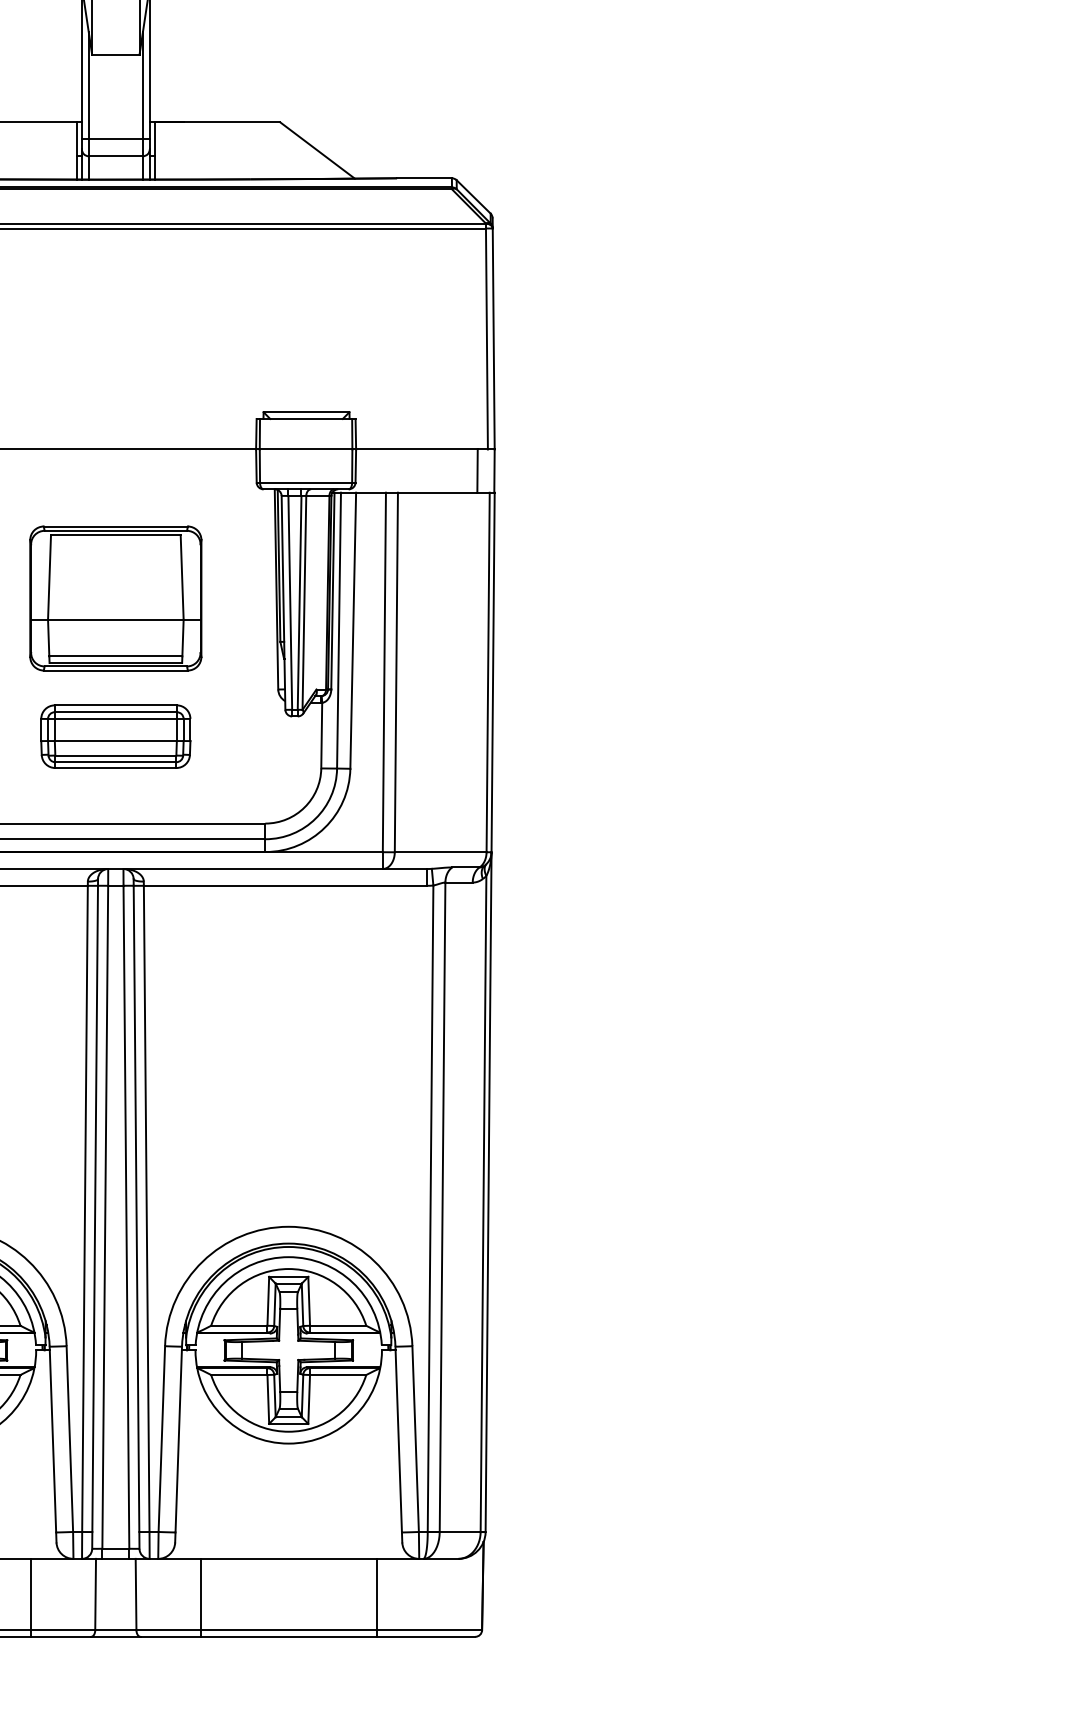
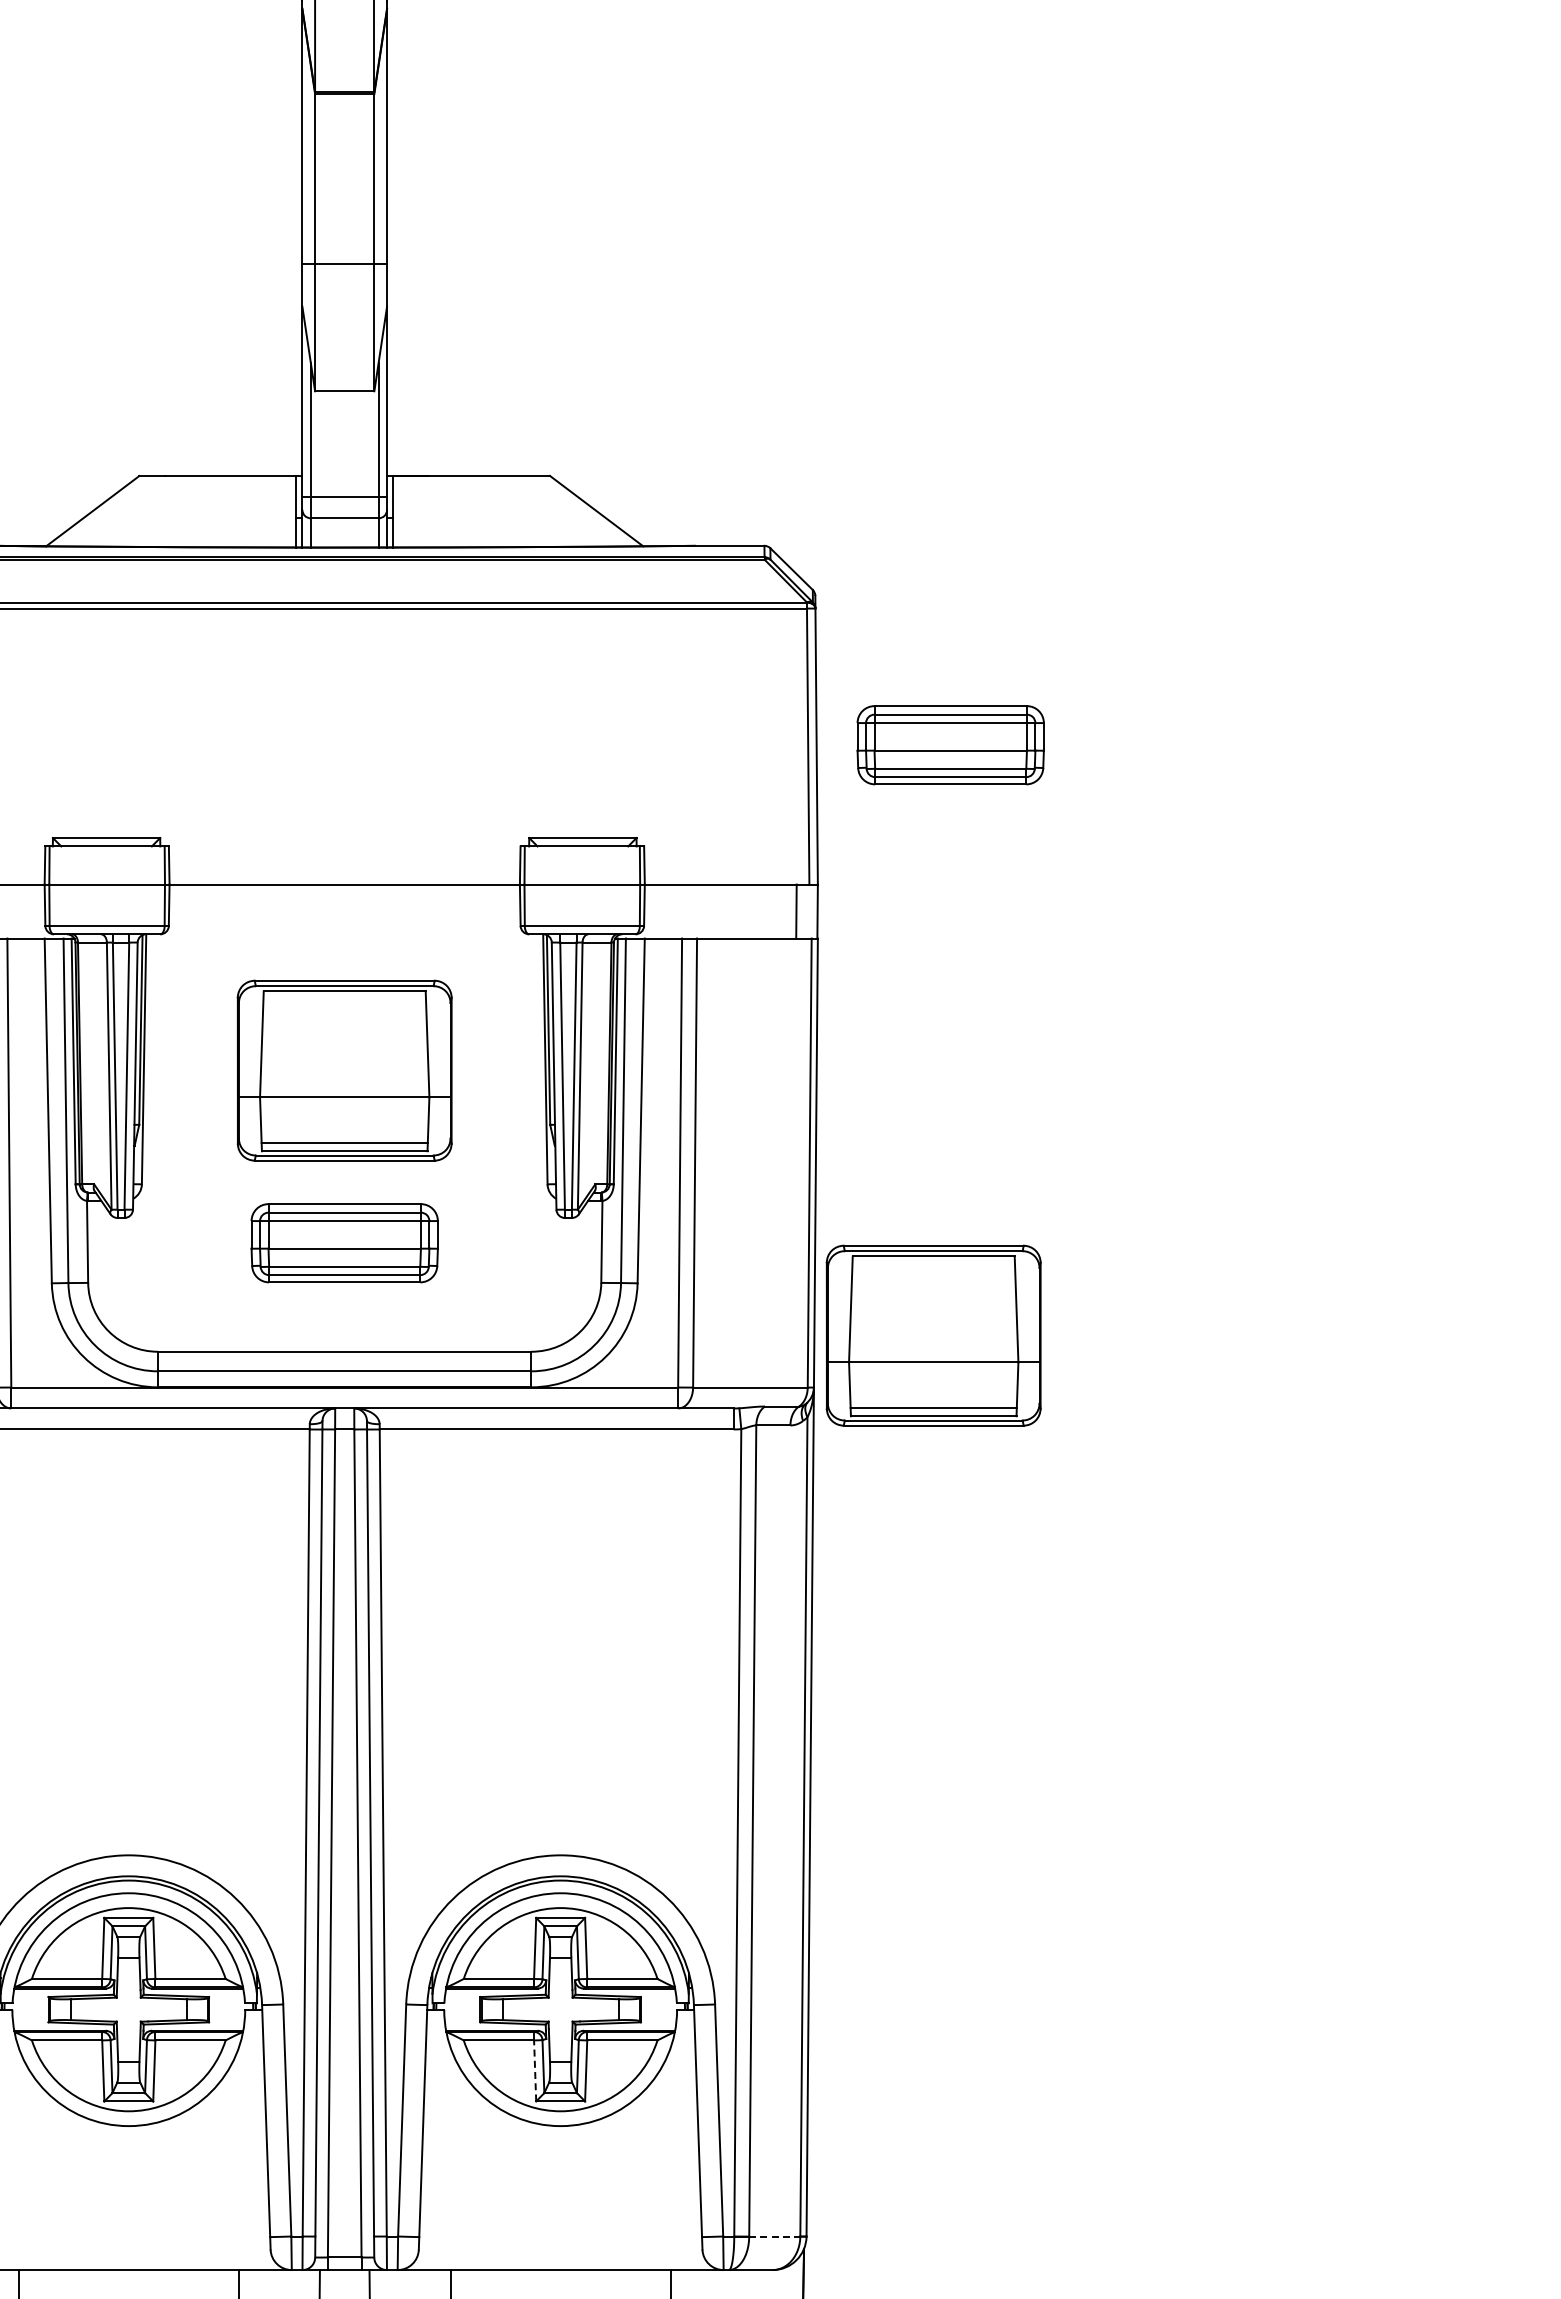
part: (600, 338) -> (950, 745), added
part: (587, 810) -> (933, 1335), added
line: (268, 1399) -> (535, 2070), solid -> dashed
line: (459, 1531) -> (774, 2236), solid -> dashed

